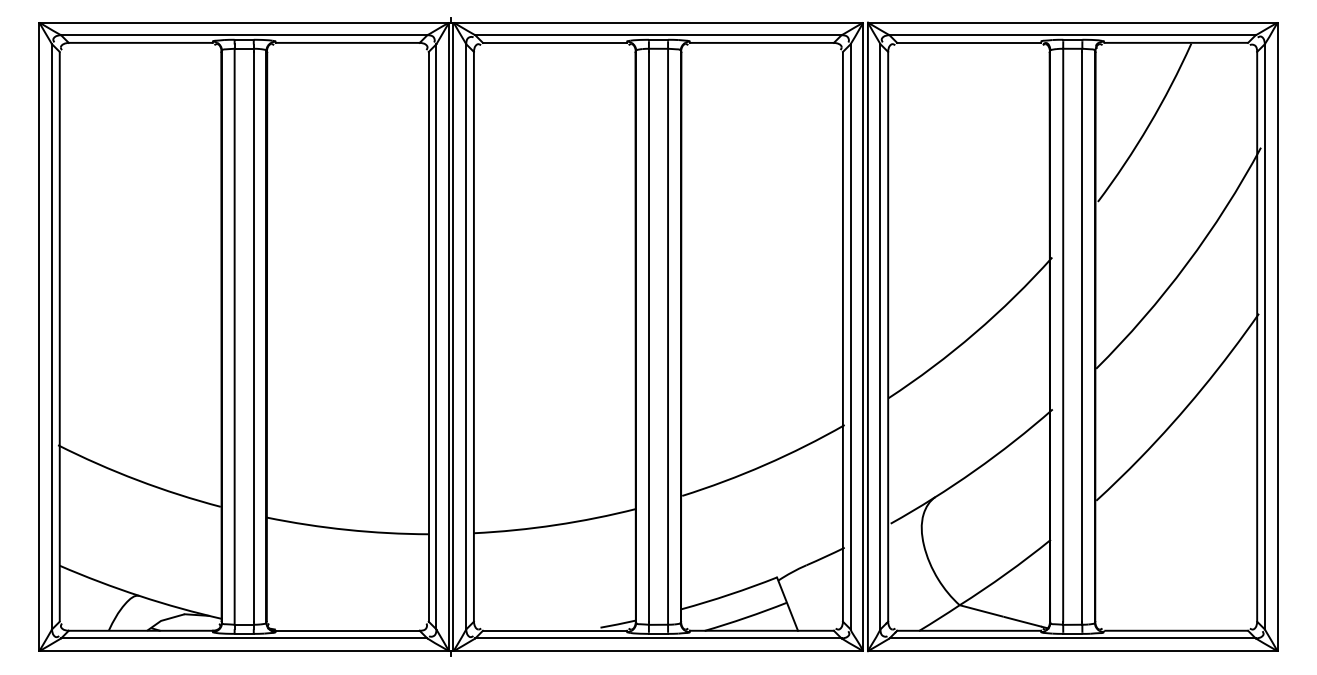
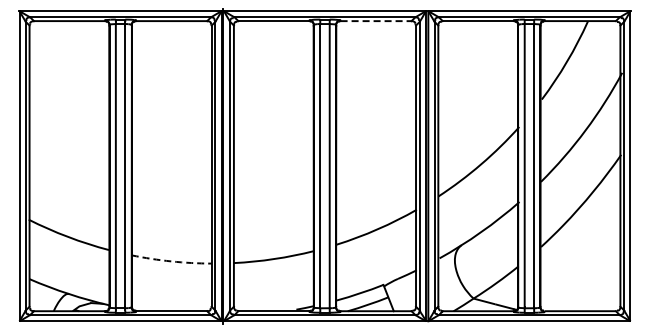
line: (762, 43) -> (376, 21), solid -> dashed
arc: (347, 530) -> (171, 261), solid -> dashed

